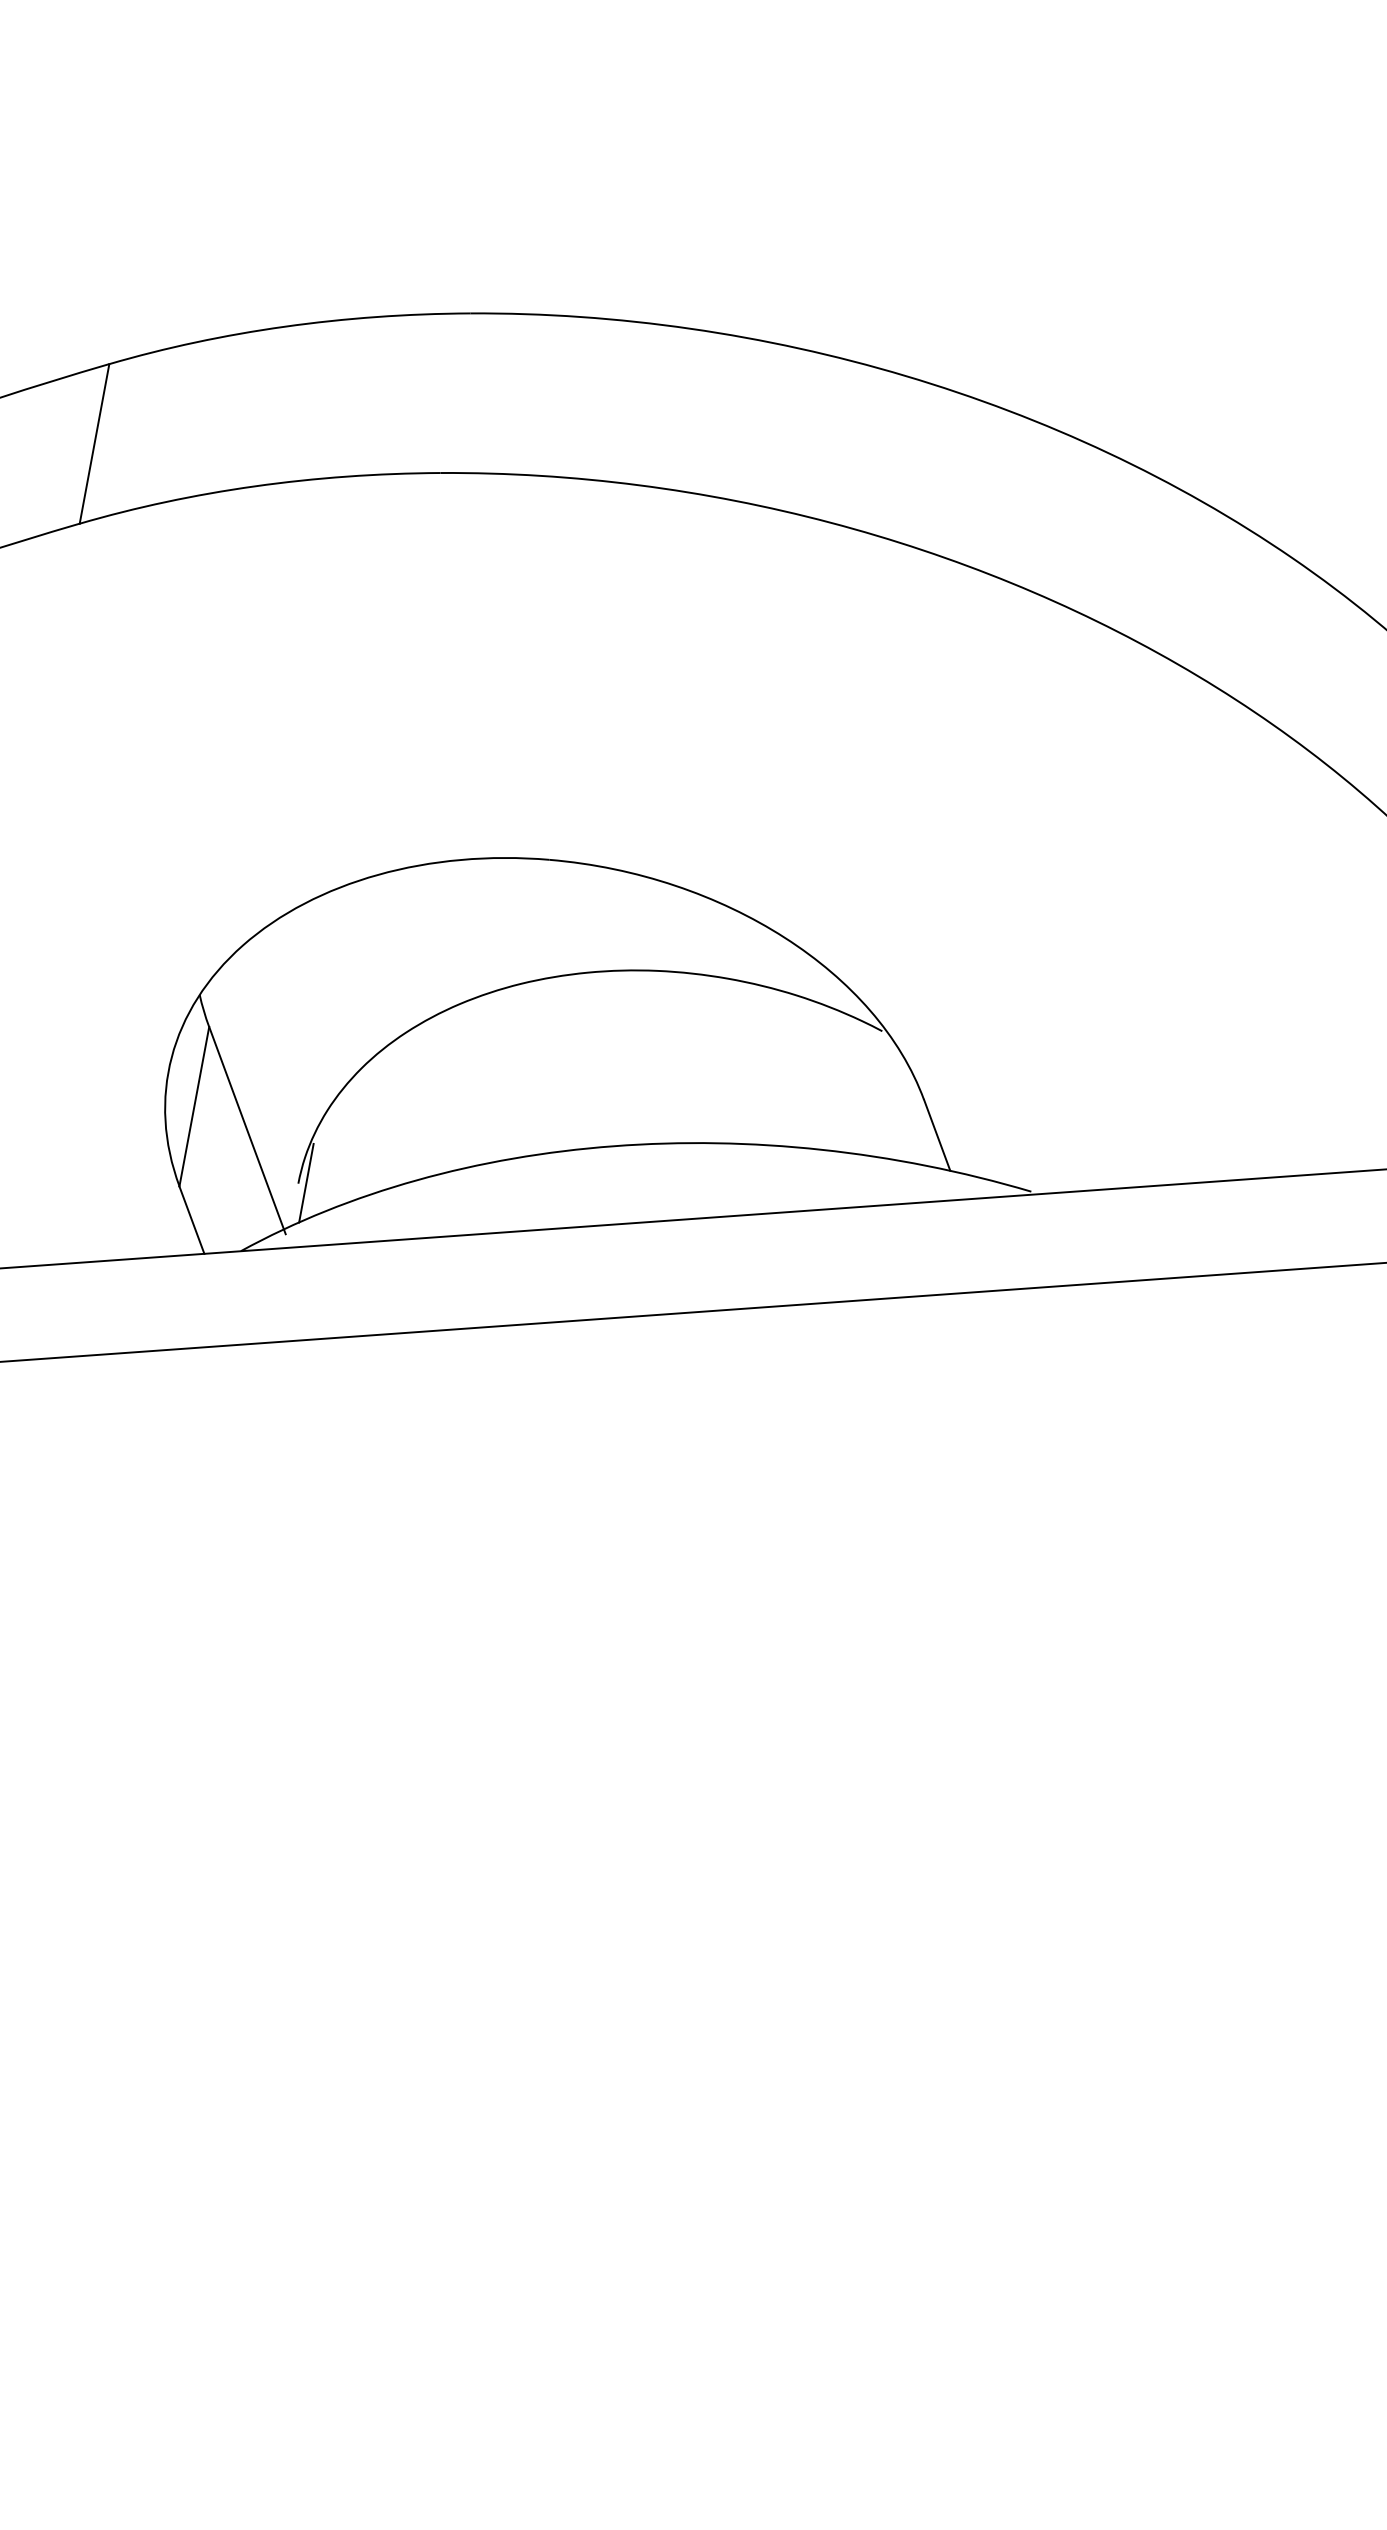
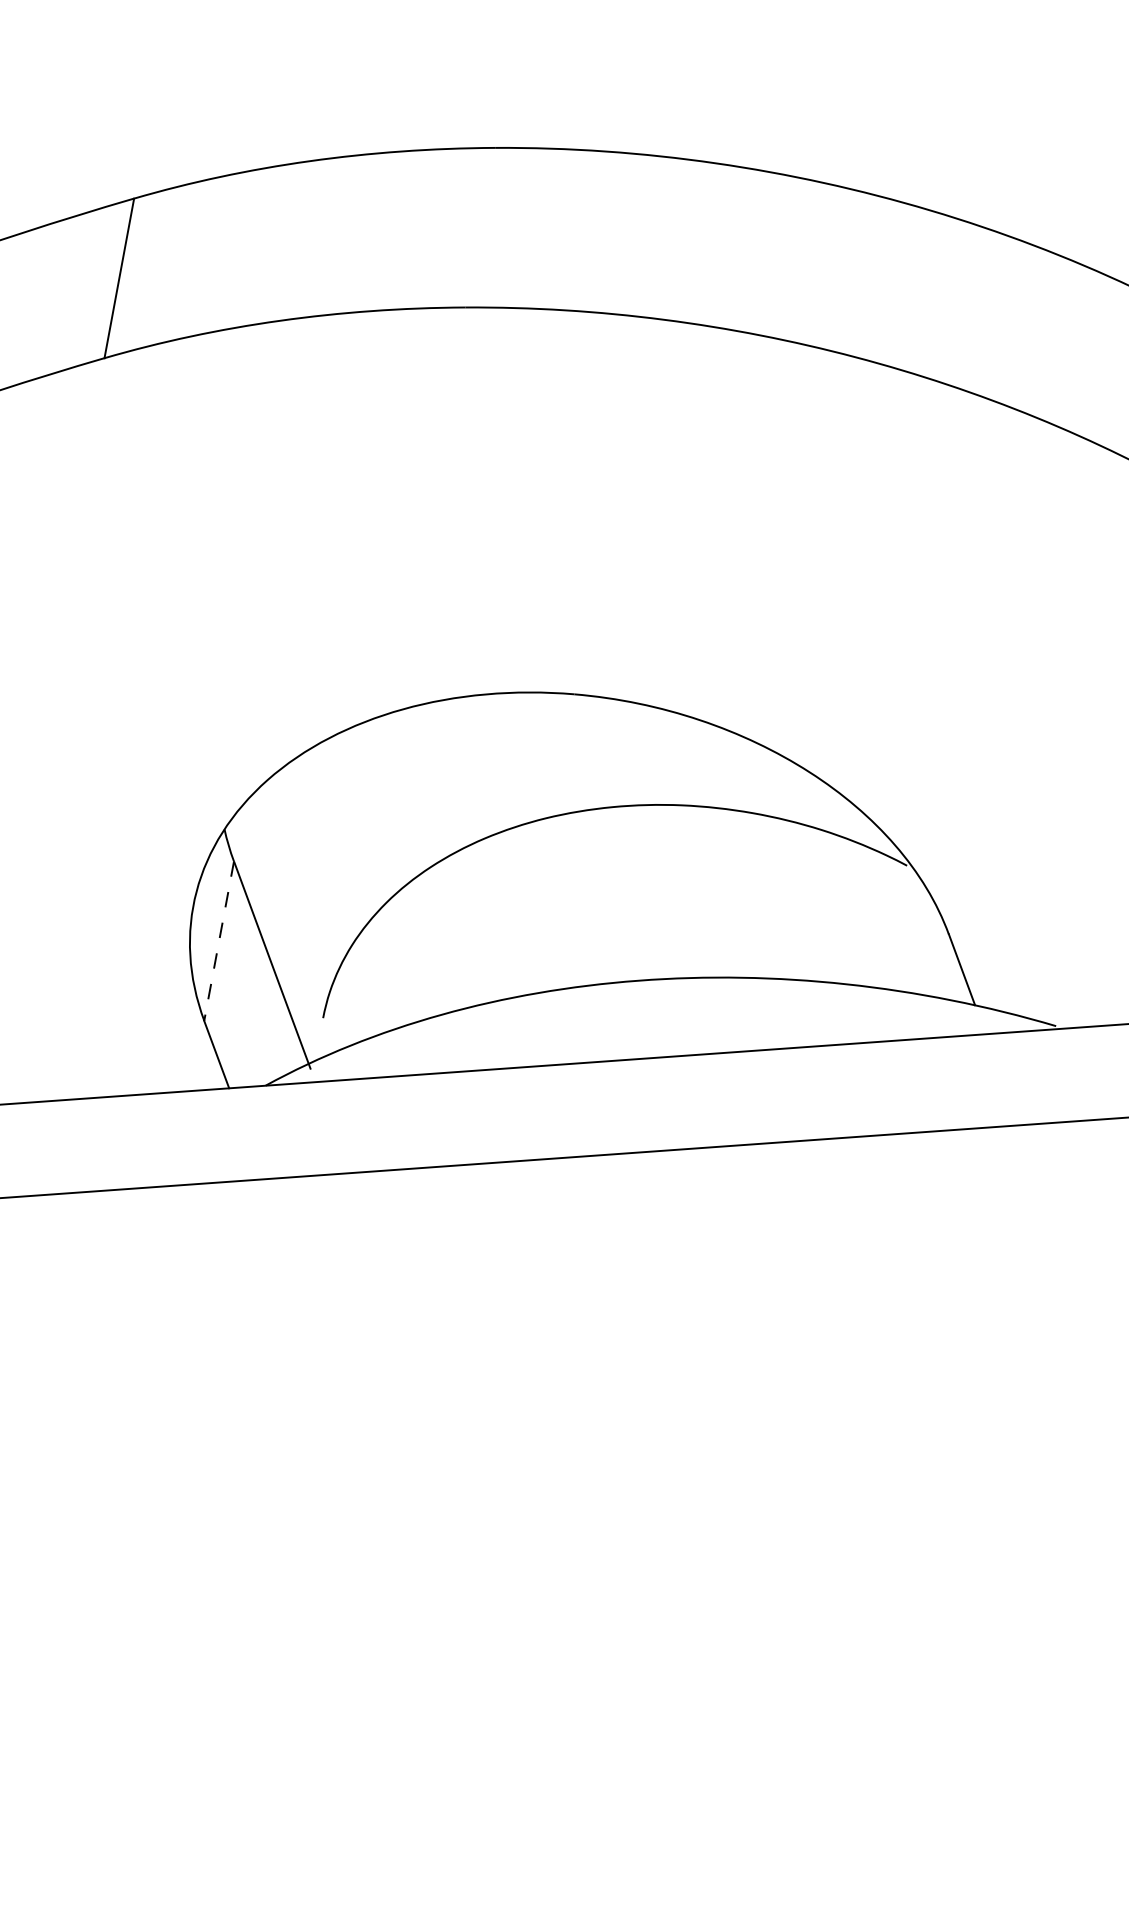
line: (194, 1107) -> (219, 941), solid -> dashed
line: (306, 1182) -> (331, 1016), removed

